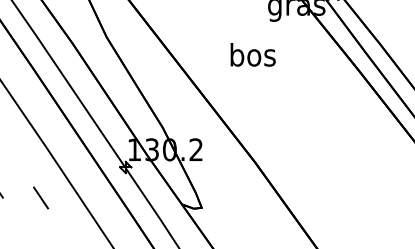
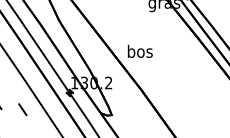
text: (251, 53) -> (139, 50), moved

